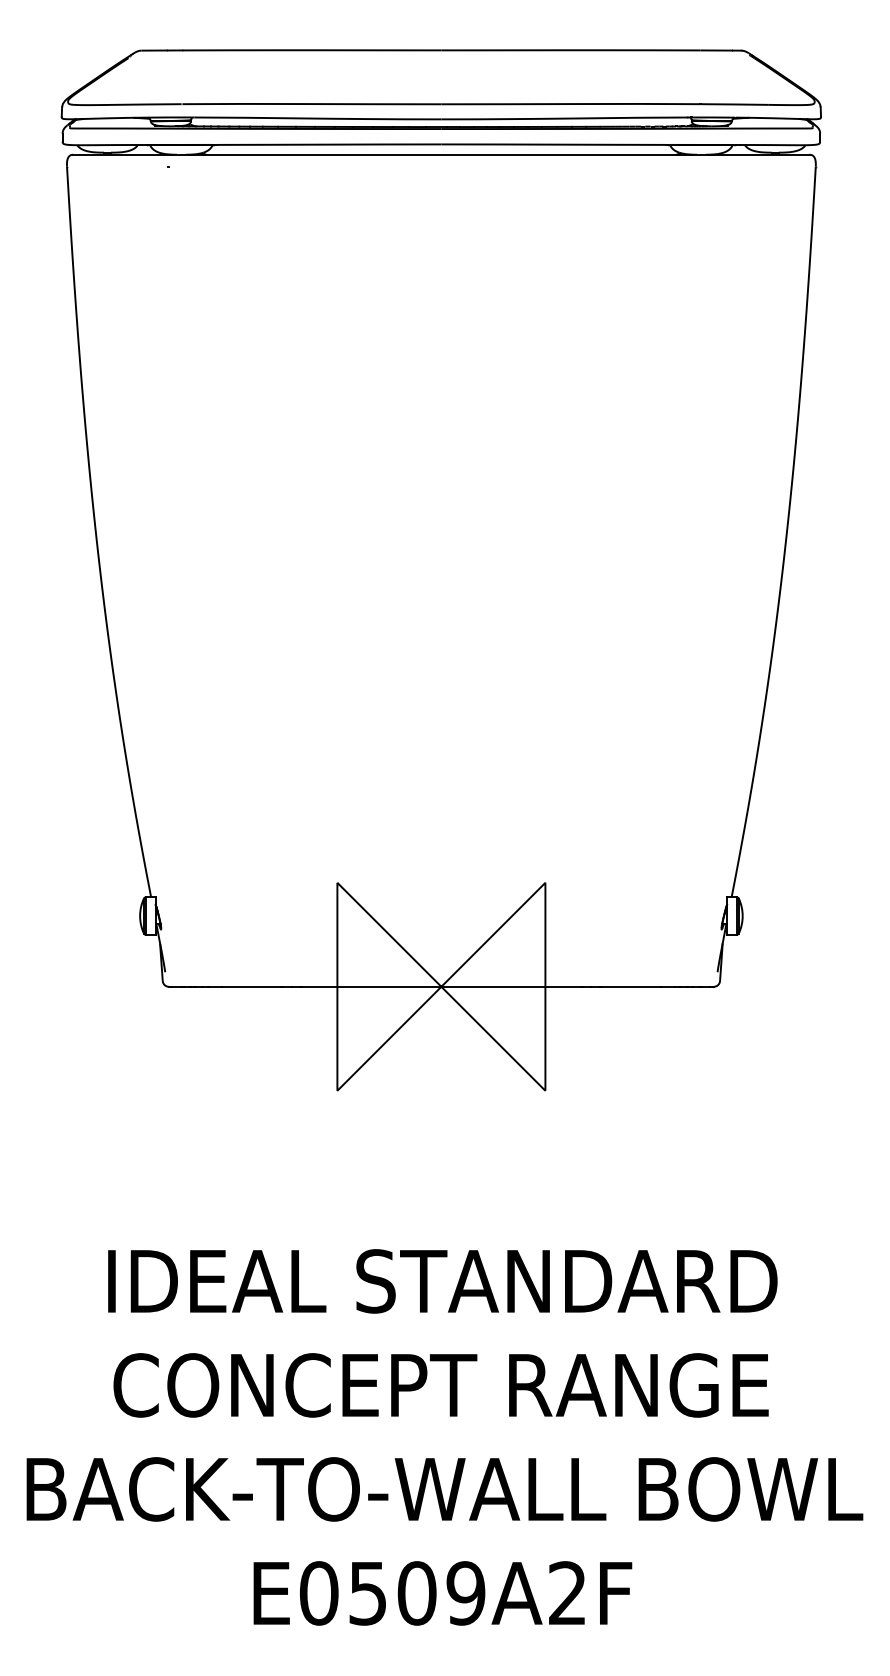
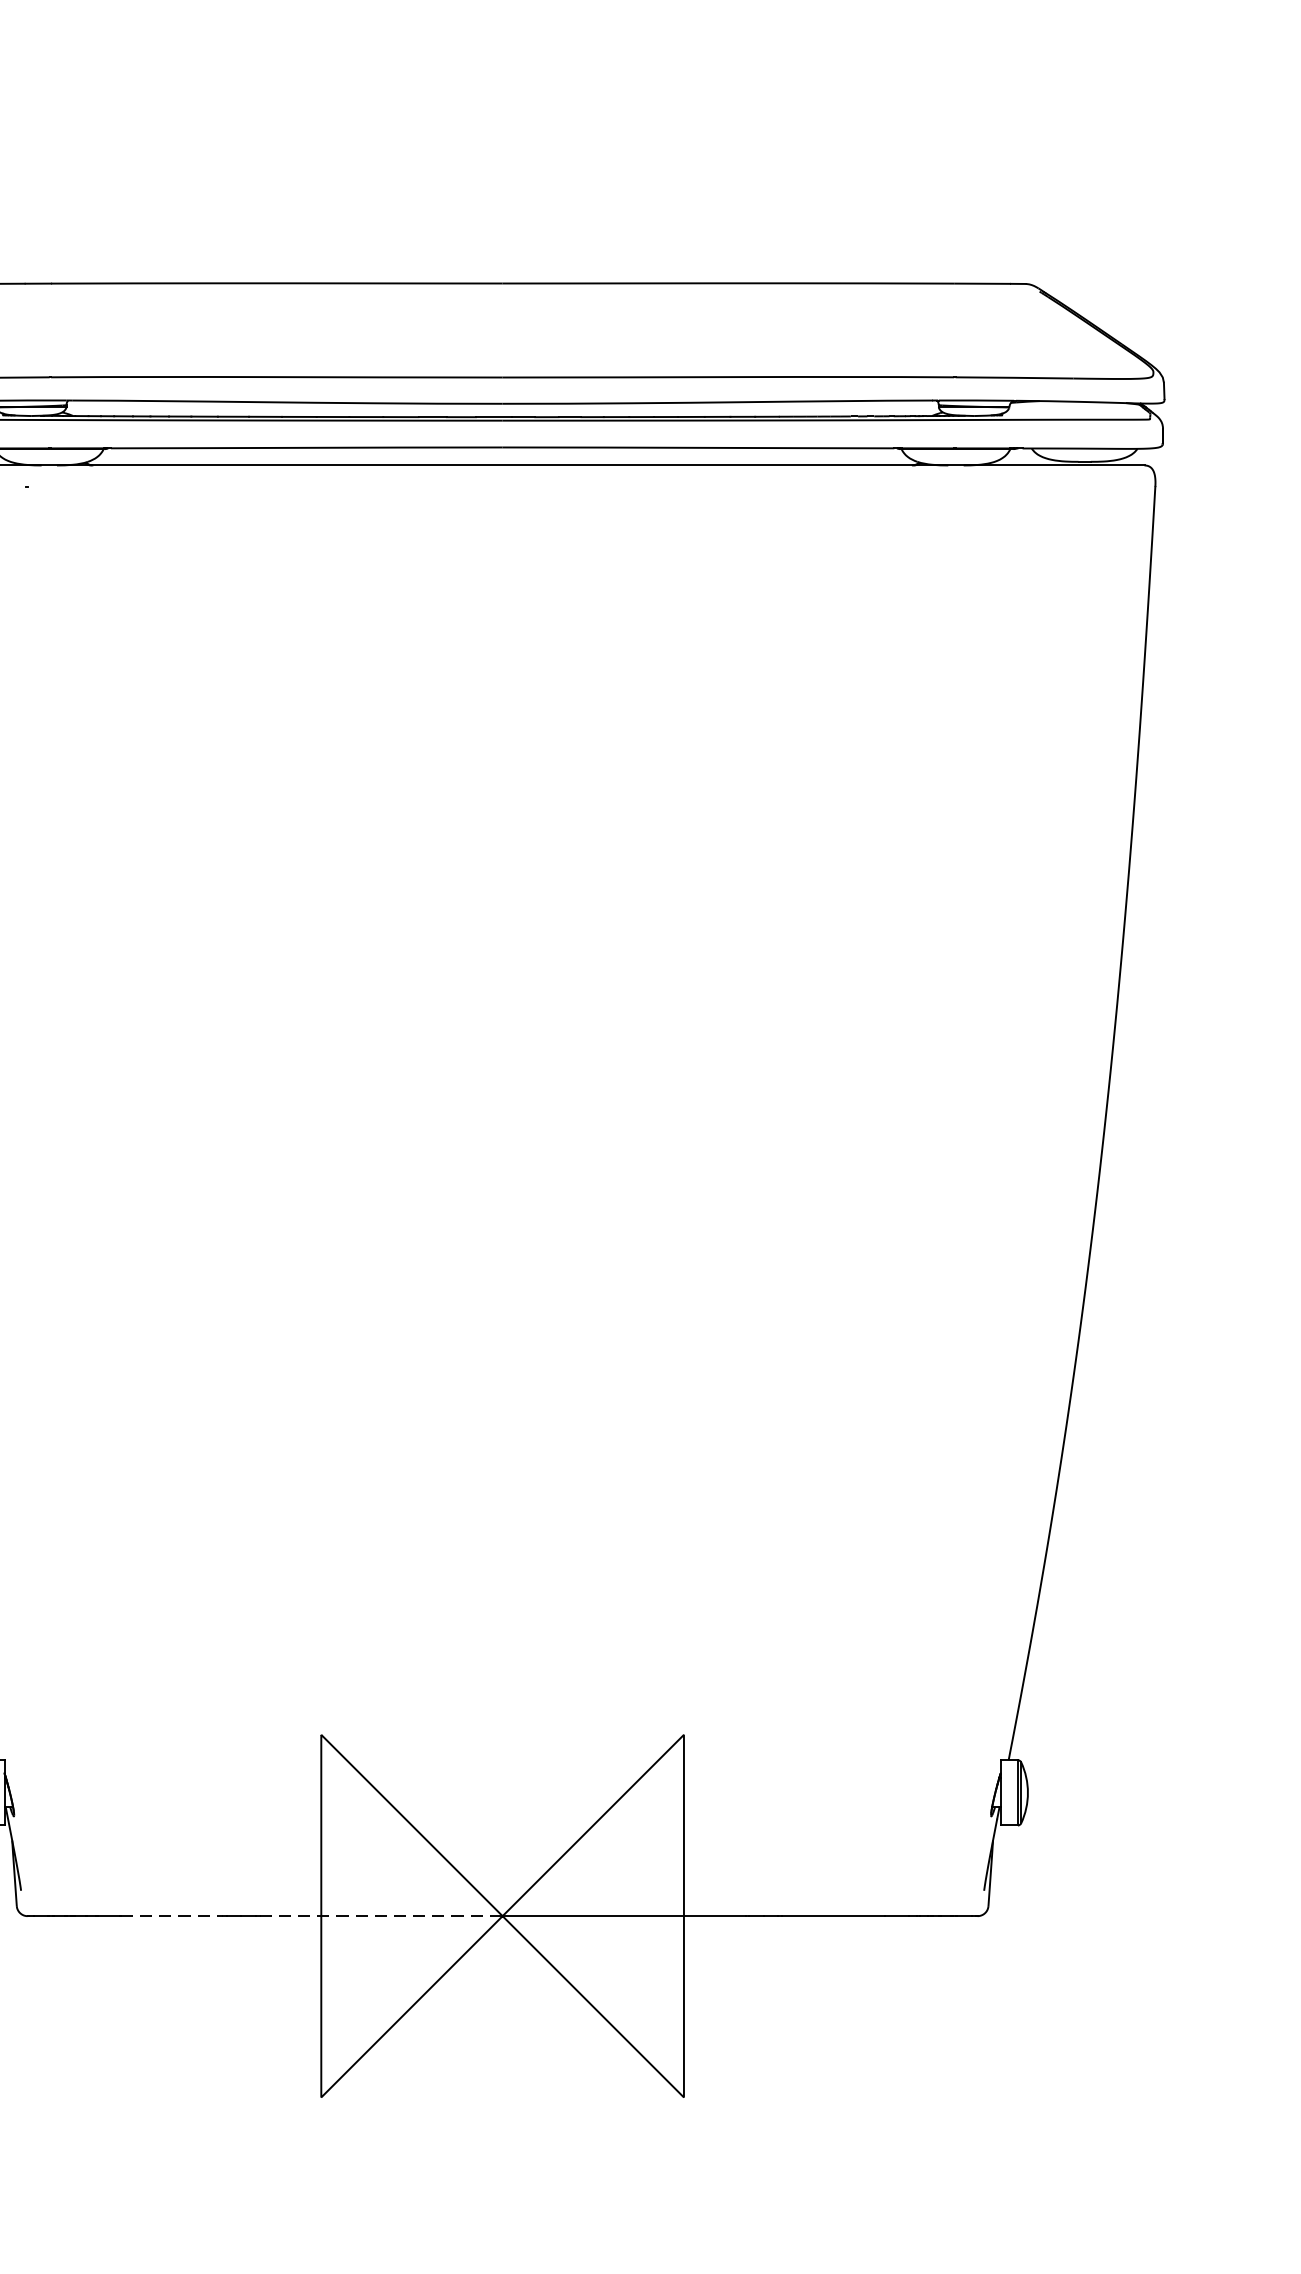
line: (252, 986) -> (173, 1915), solid -> dashed
line: (371, 986) -> (380, 1915), solid -> dashed

